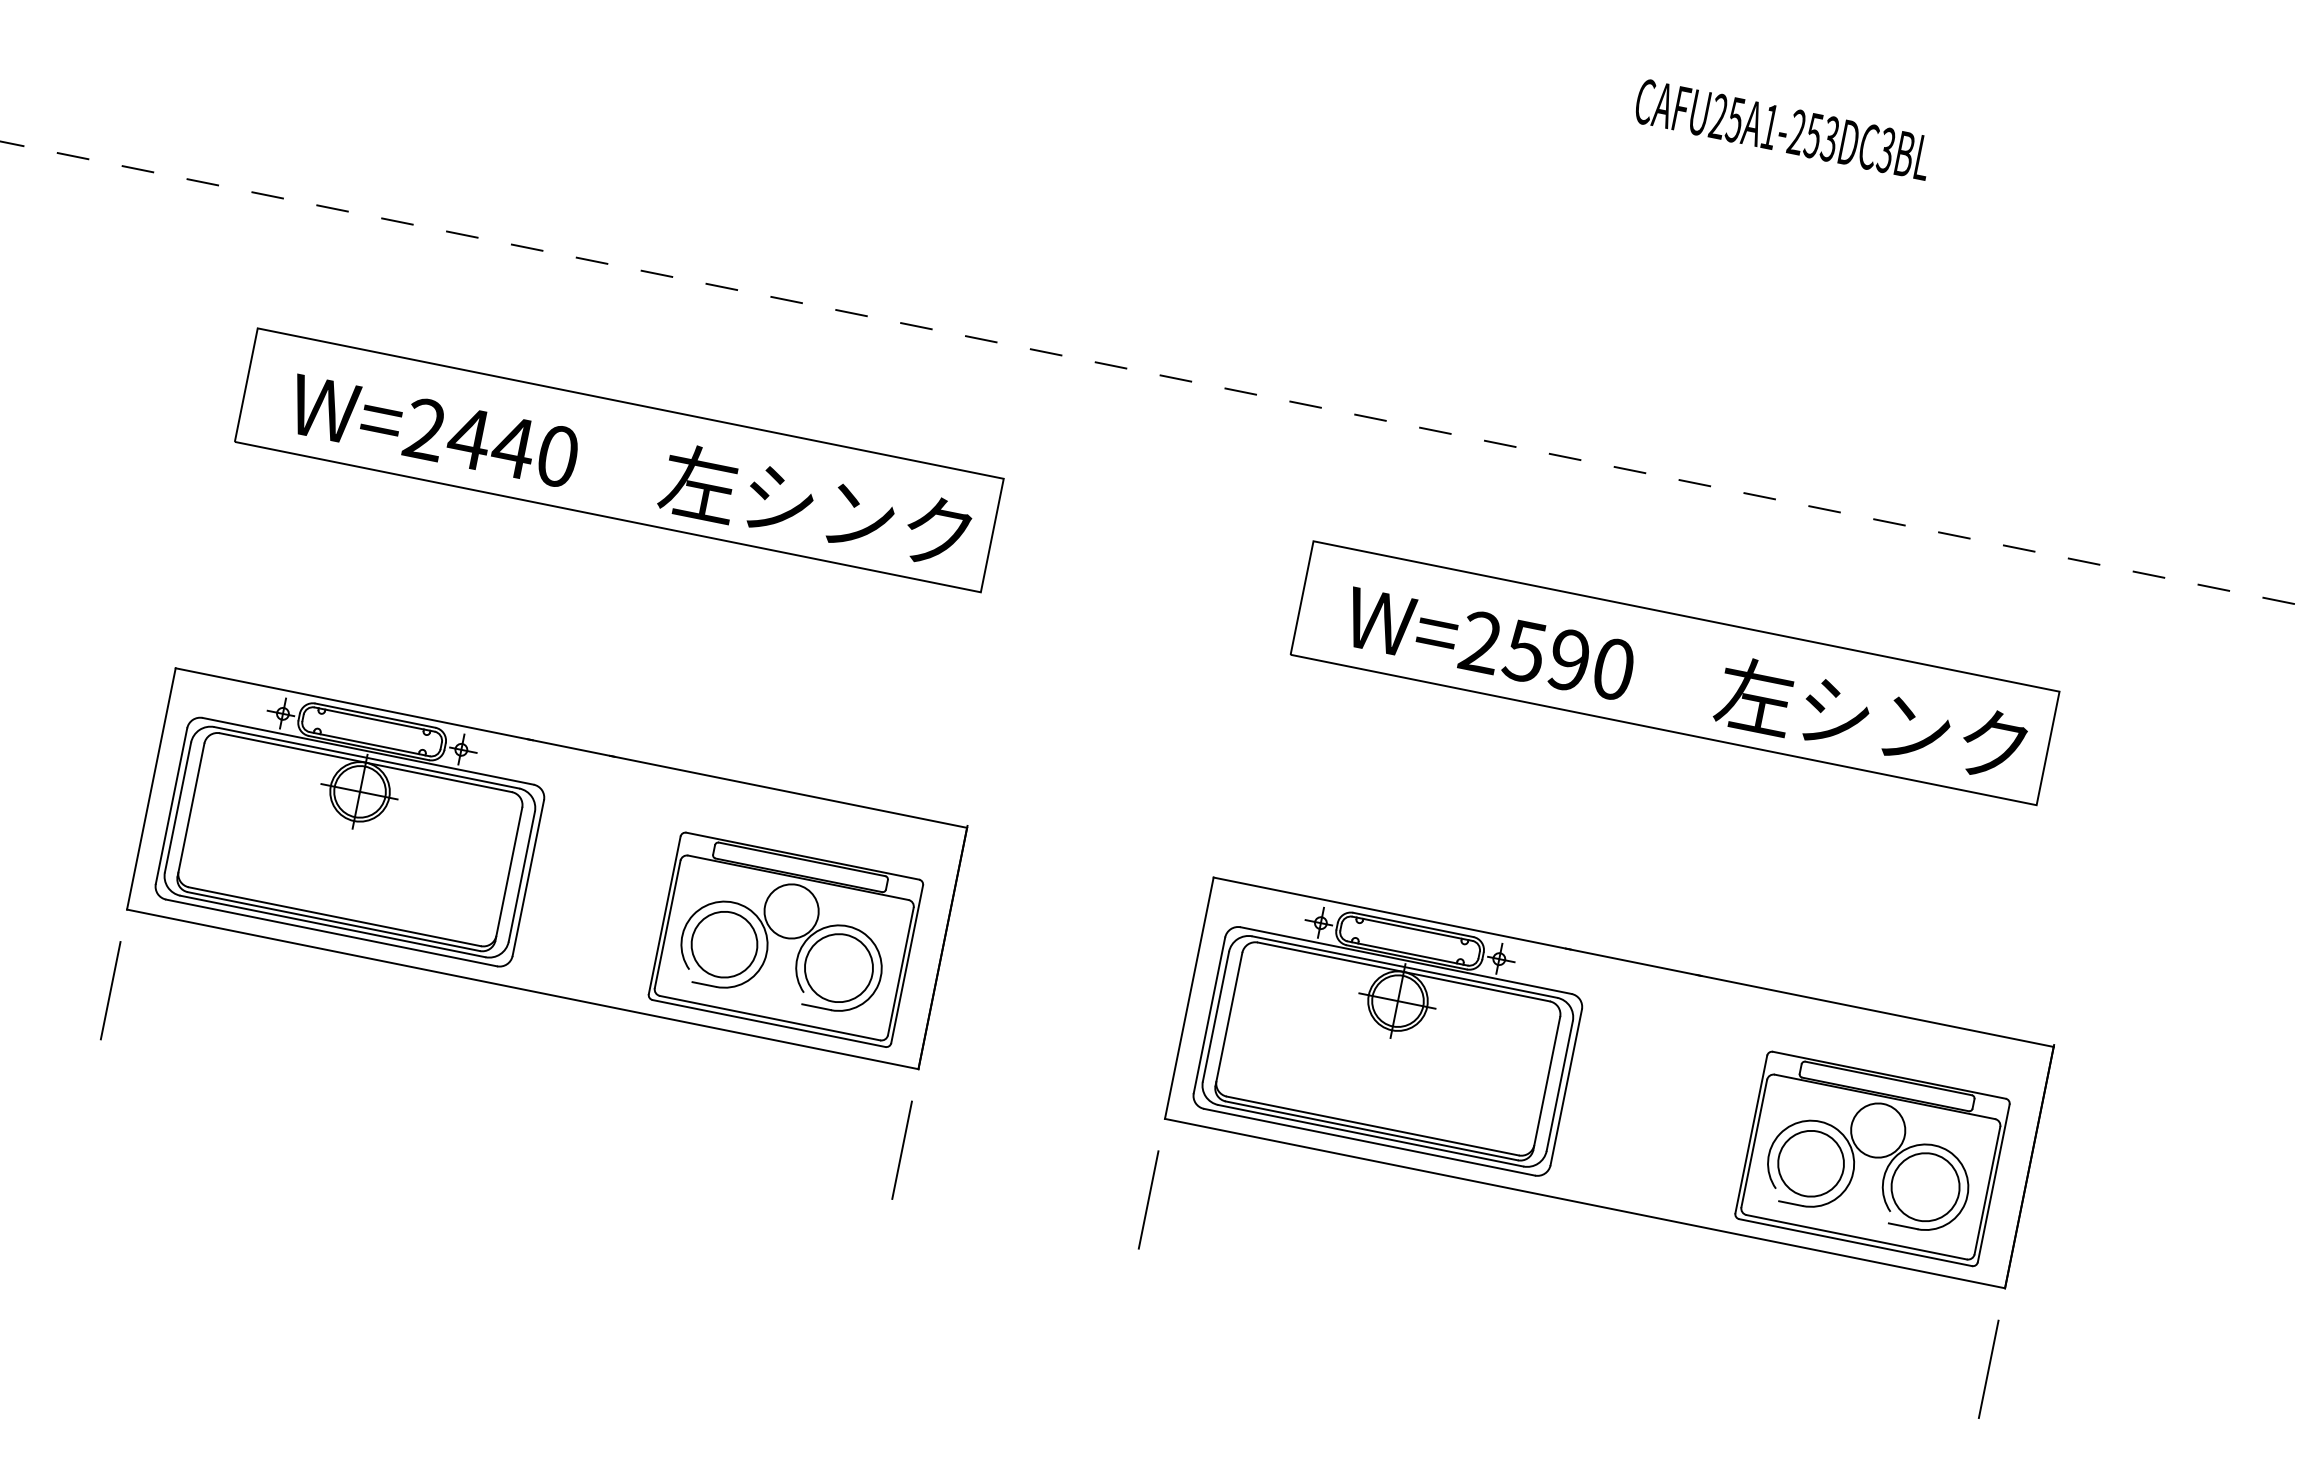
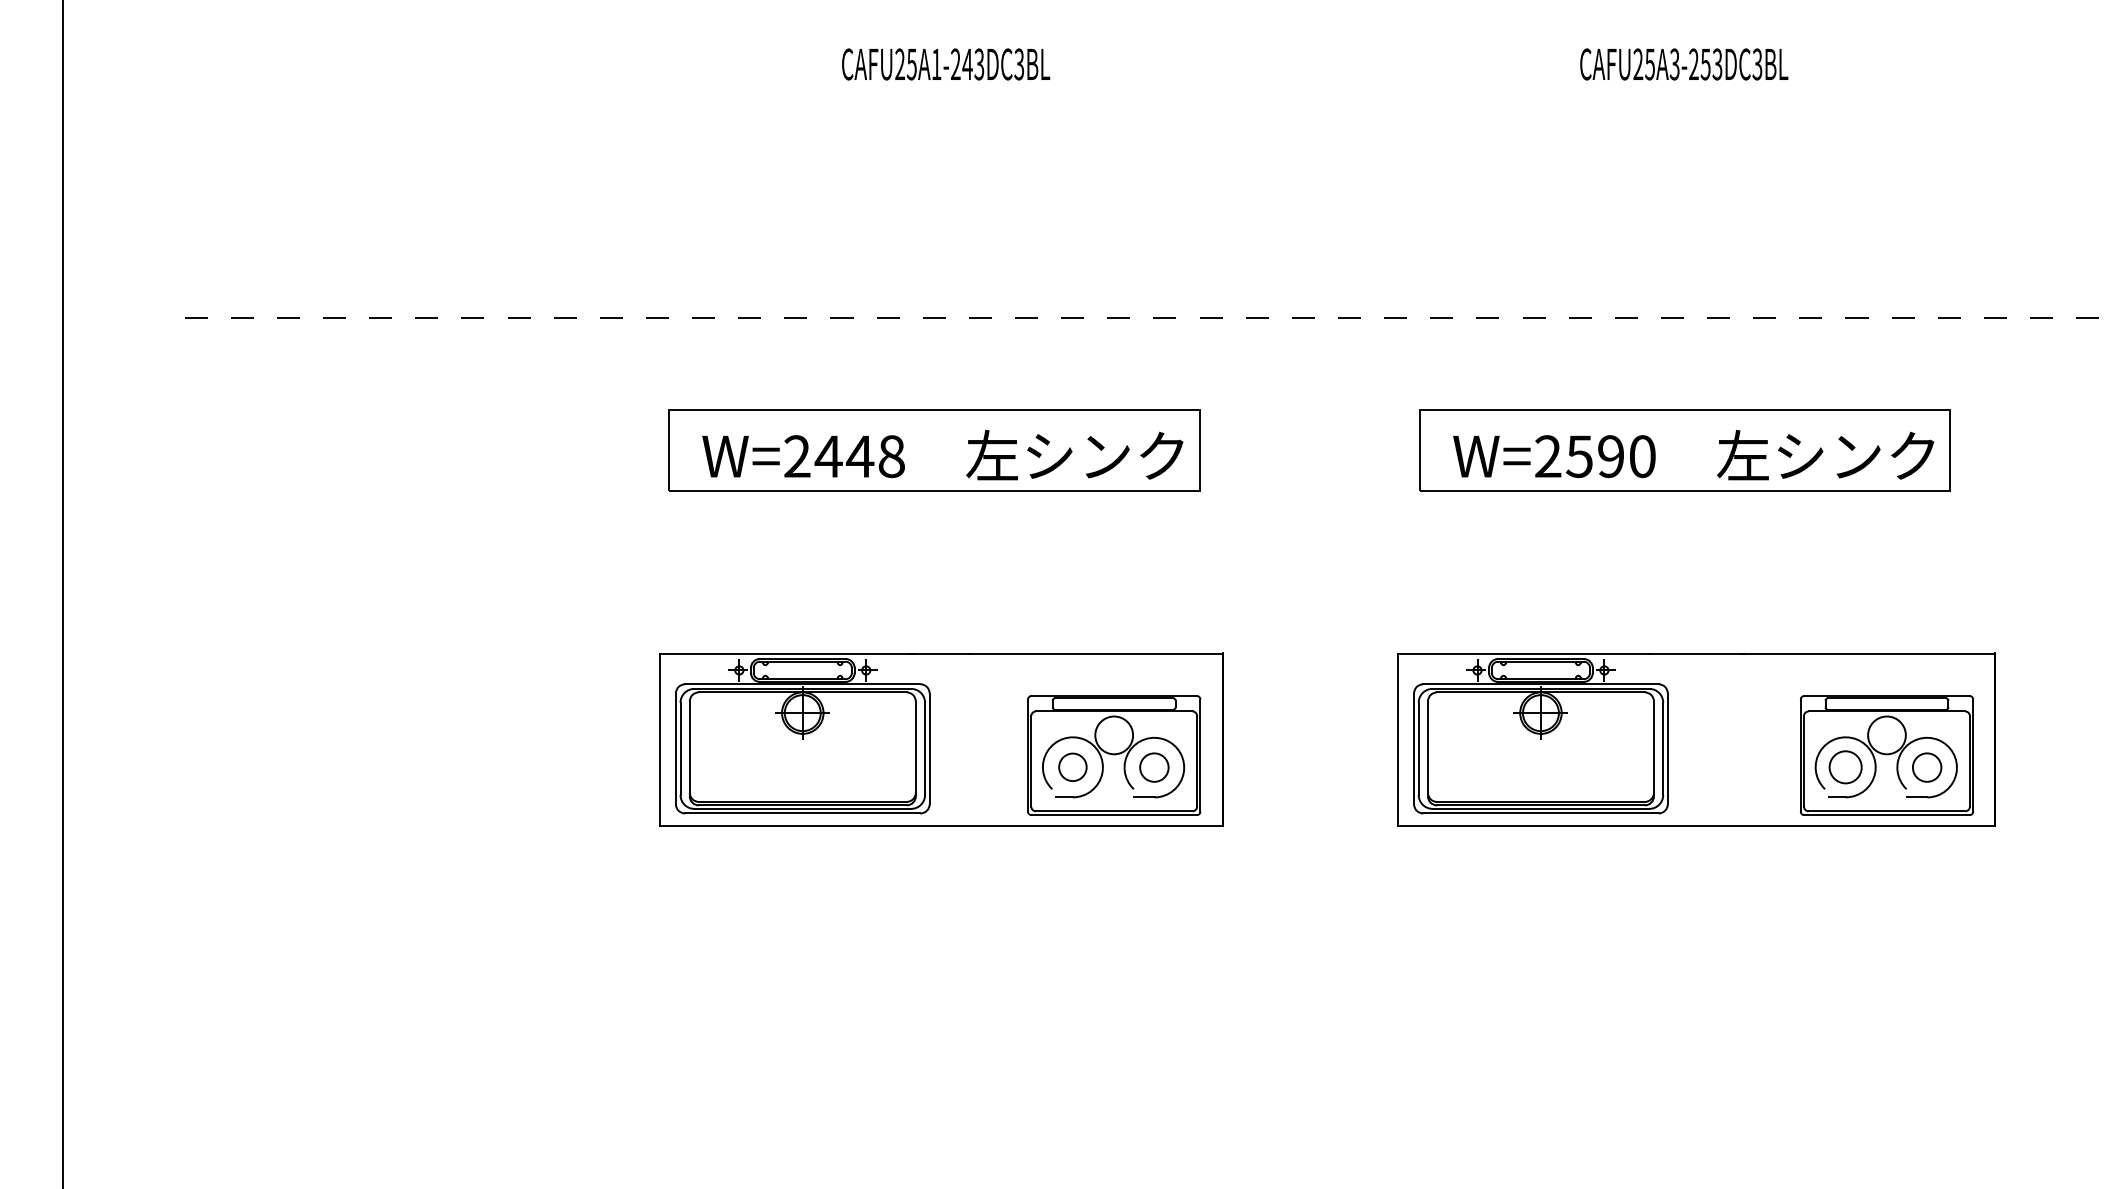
text: (1769, 126) -> (1674, 64), CAFU25A1-253DC3BL -> CAFU25A3-253DC3BL
text: (557, 456) -> (891, 456), W=2440 -> W=2448
circle: (723, 944) -> (1072, 767), size x0.6
circle: (839, 968) -> (1154, 767), size x0.6
line: (110, 990) -> (659, 883), removed
line: (902, 1148) -> (1222, 882), removed
circle: (1810, 1163) -> (1845, 767), size x0.7
circle: (1924, 1186) -> (1926, 767), size x0.6
line: (1148, 1198) -> (1397, 882), removed
line: (1989, 1368) -> (1995, 882), removed

